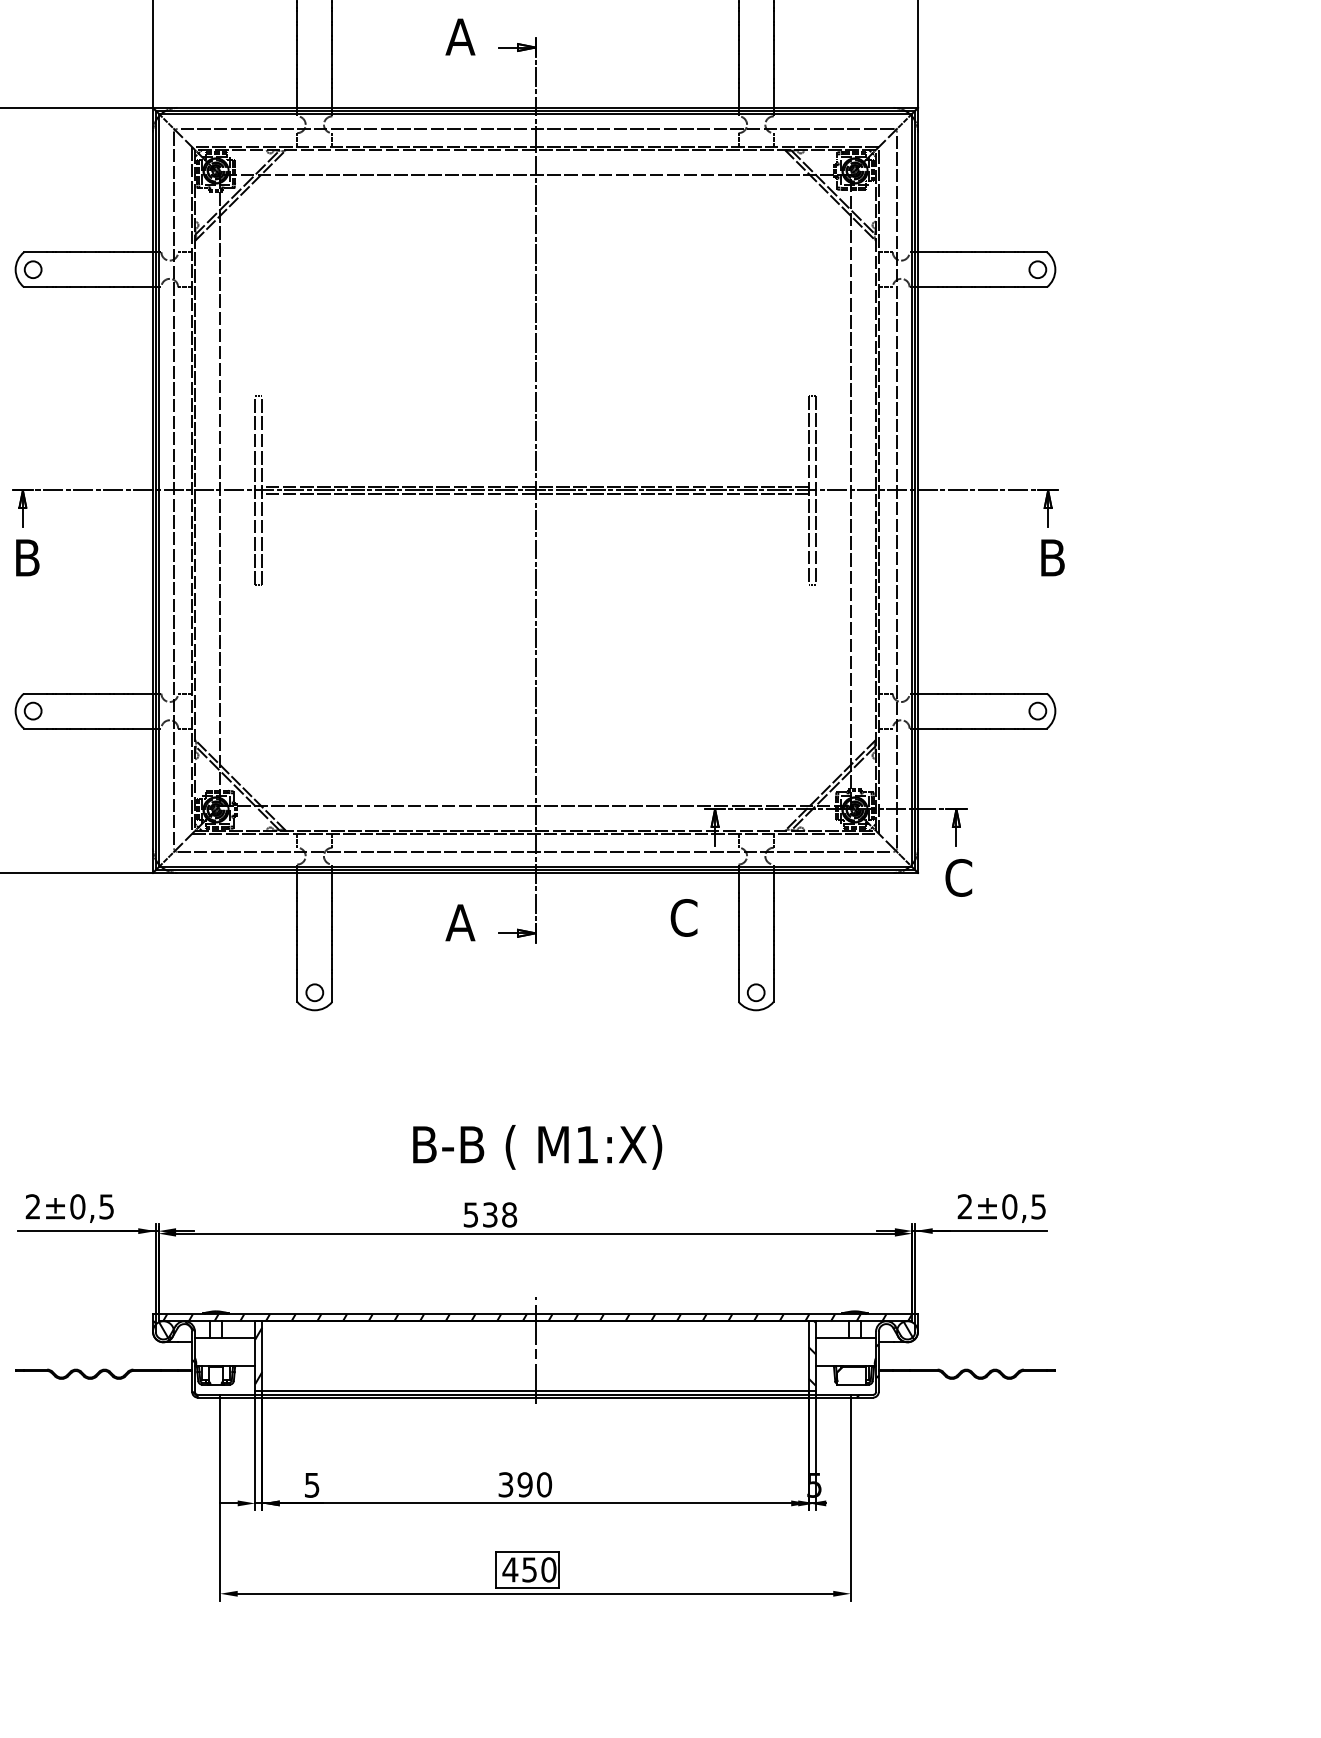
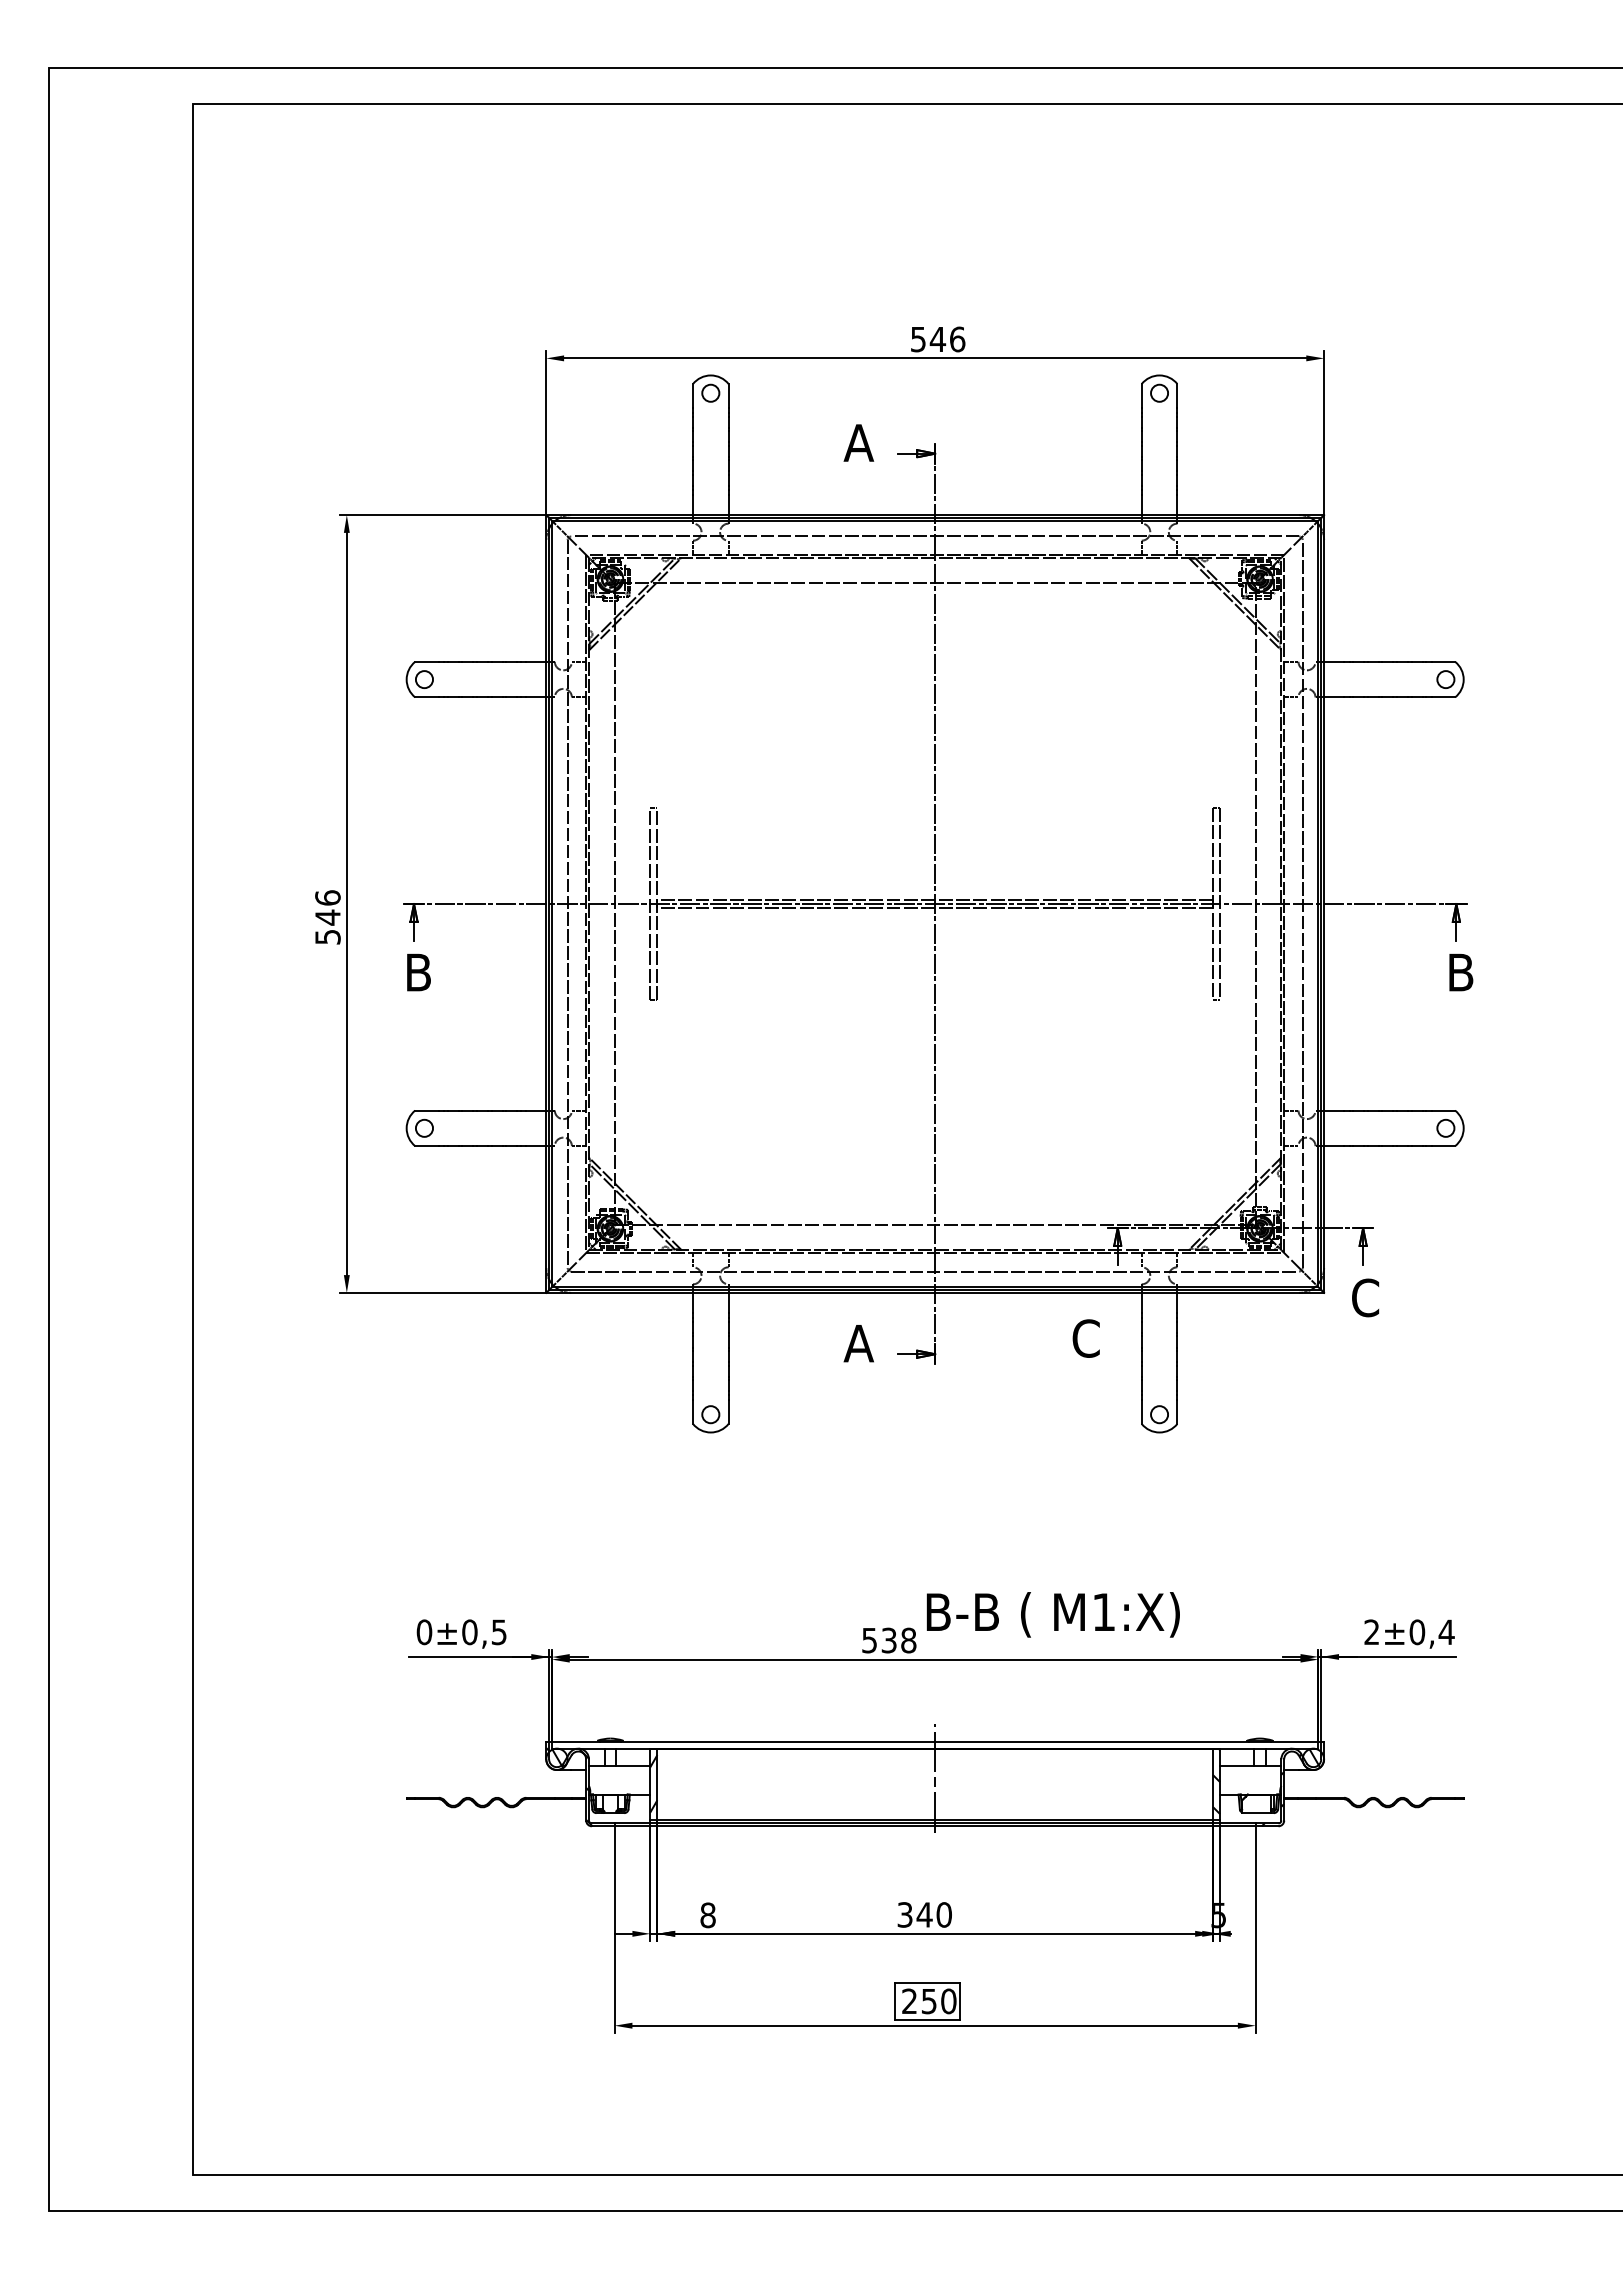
text: (536, 1147) -> (1052, 1614), moved
text: (33, 1207) -> (424, 1632), 2 -> 0
text: (1038, 1207) -> (1446, 1632), ±0,5 -> ±0,4
hatch: (537, 1317) -> (937, 1744), removed
text: (524, 1484) -> (924, 1914), 390 -> 340
text: (311, 1485) -> (707, 1915), 5 -> 8
text: (510, 1568) -> (909, 2000), 450 -> 250

